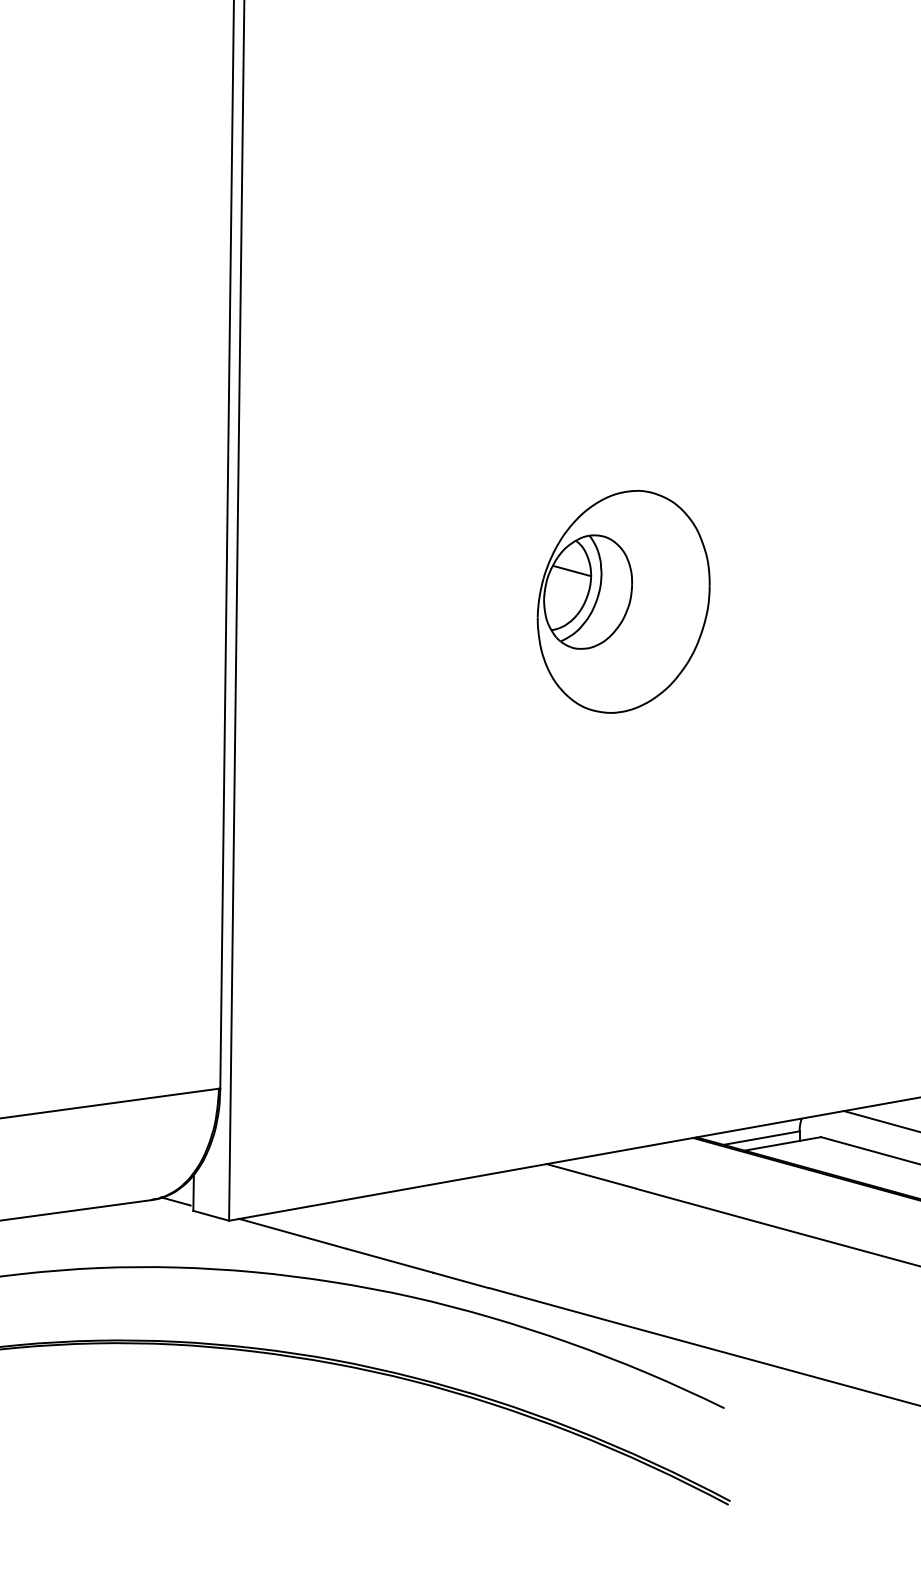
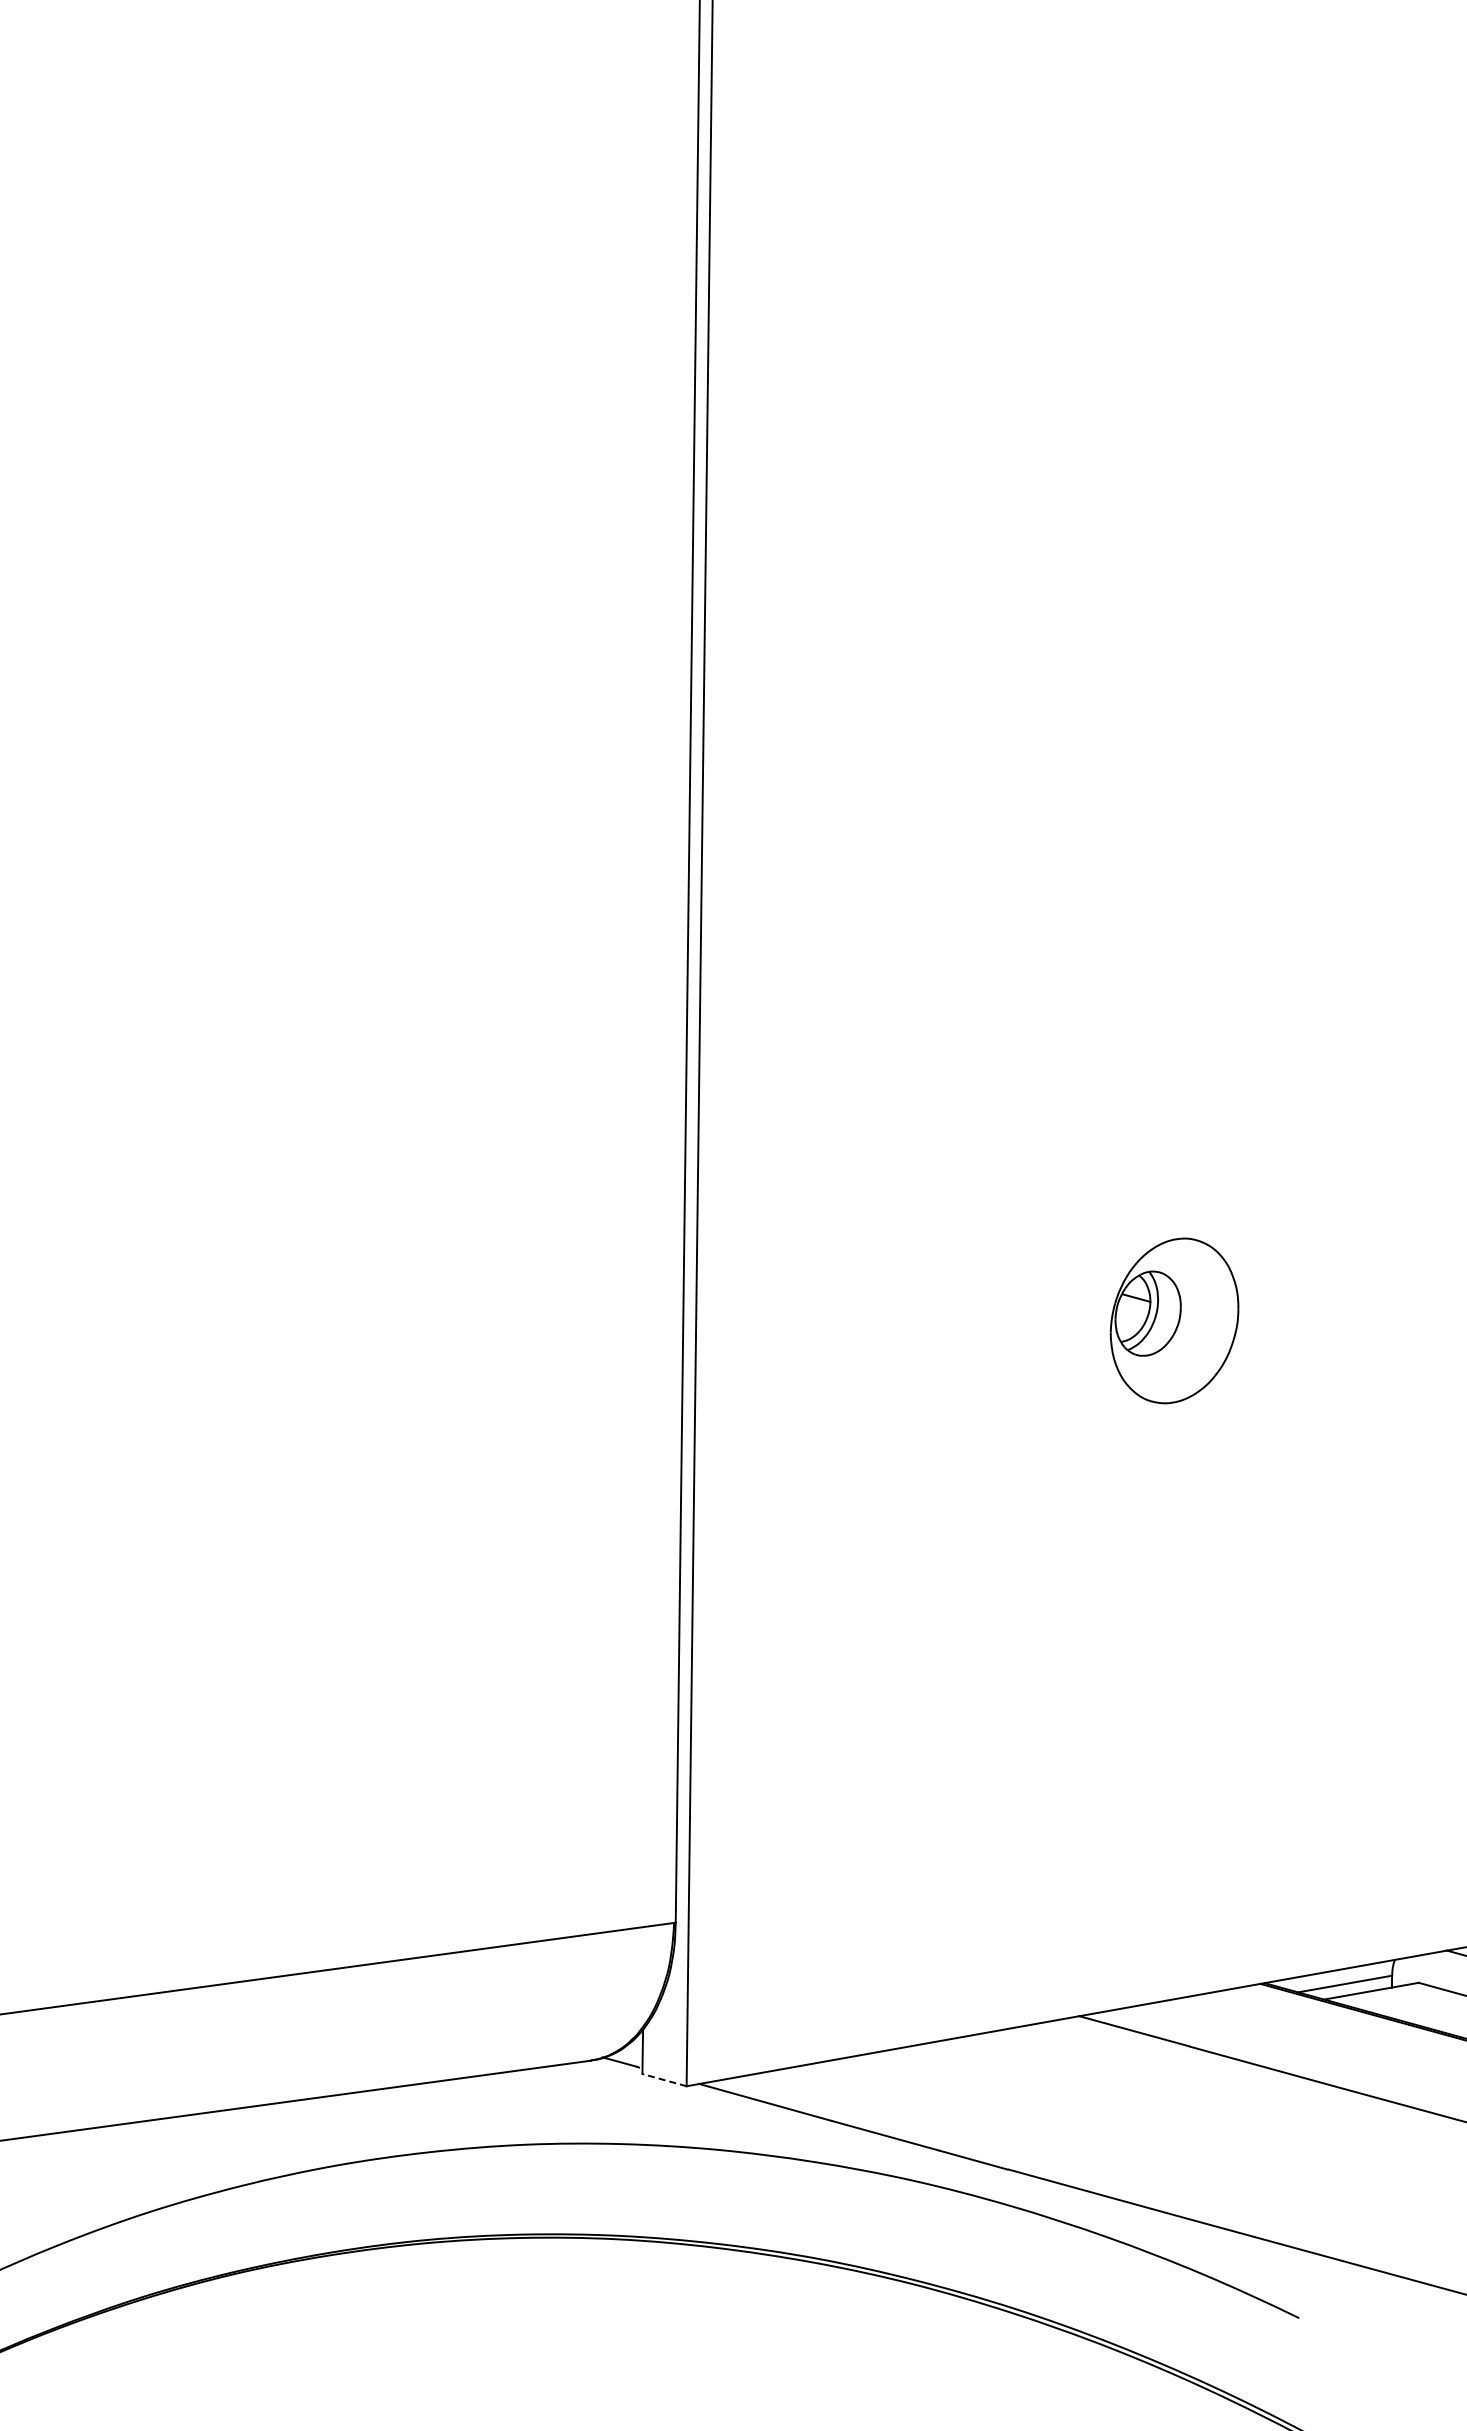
part: (623, 601) -> (1174, 1320), size x0.6
line: (211, 1216) -> (664, 2080), solid -> dashed

